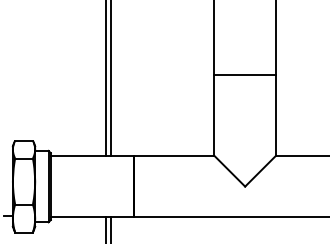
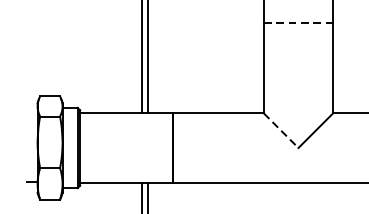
line: (245, 75) -> (298, 23), solid -> dashed
line: (229, 171) -> (280, 131), solid -> dashed

